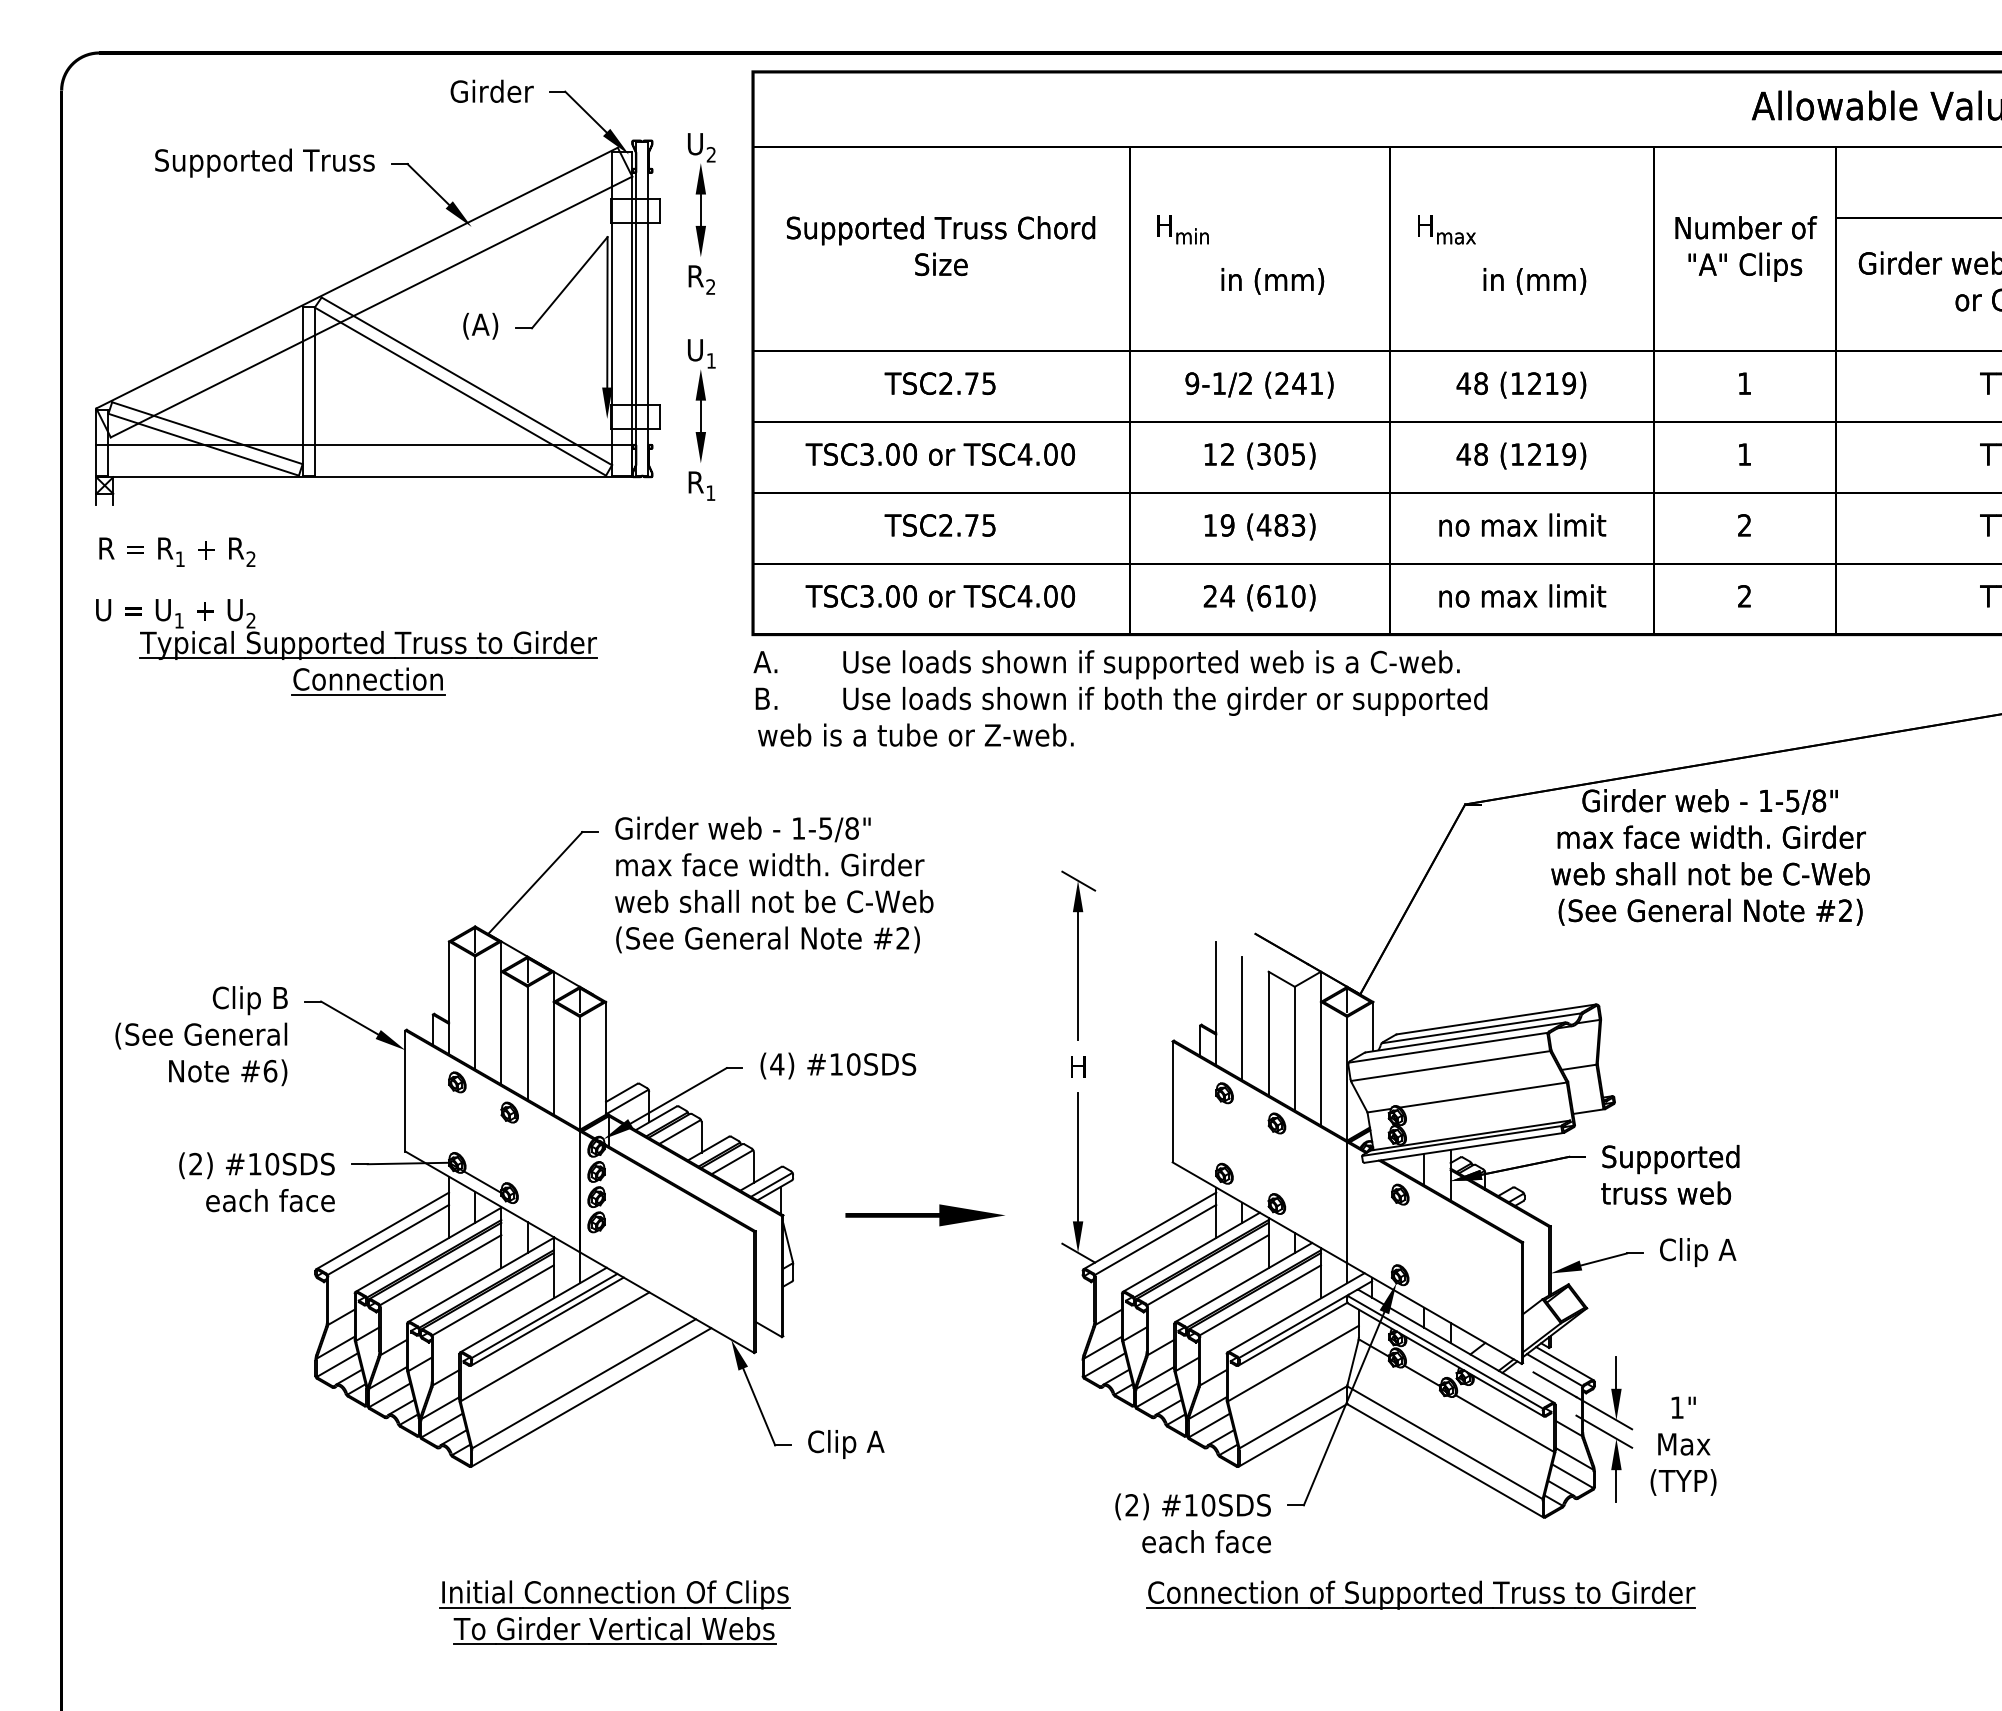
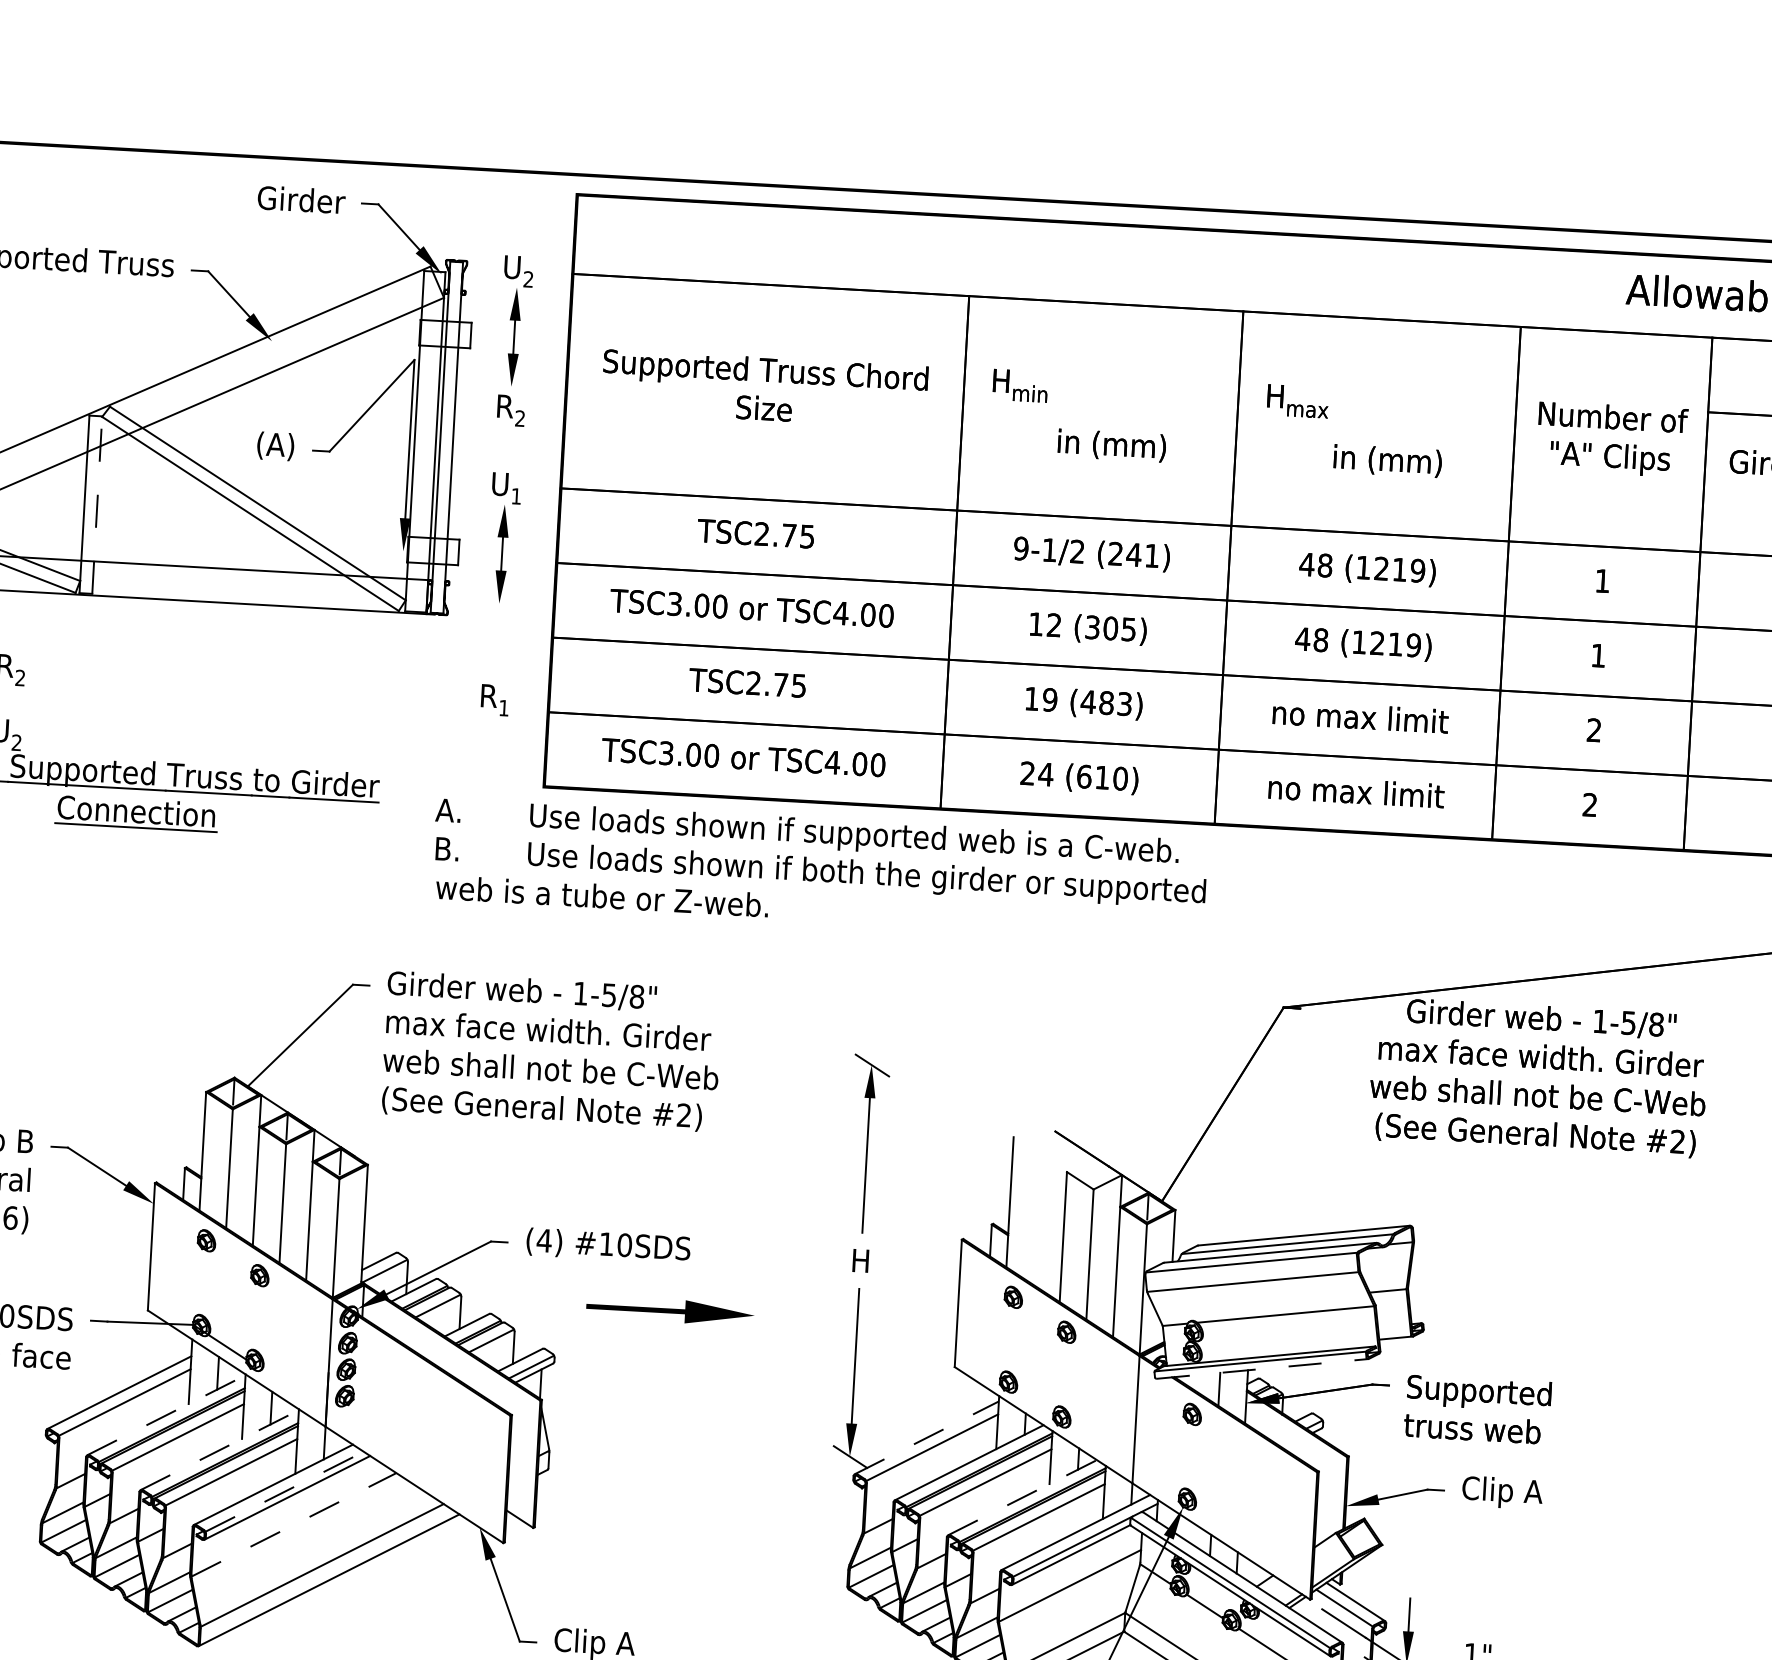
line: (314, 390) -> (96, 504), solid -> dashed
text: (701, 485) -> (494, 699), moved
text: (1120, 698) -> (819, 869), moved
line: (1242, 1018) -> (1036, 1219), removed
line: (1464, 1147) -> (1262, 1368), solid -> dashed
part: (924, 1215) -> (669, 1311), moved
line: (1150, 1230) -> (927, 1437), solid -> dashed
line: (429, 1249) -> (167, 1415), solid -> dashed
line: (481, 1279) -> (220, 1449), solid -> dashed
line: (1244, 1282) -> (1023, 1497), solid -> dashed
line: (545, 1315) -> (285, 1491), solid -> dashed
line: (555, 1346) -> (294, 1524), solid -> dashed

